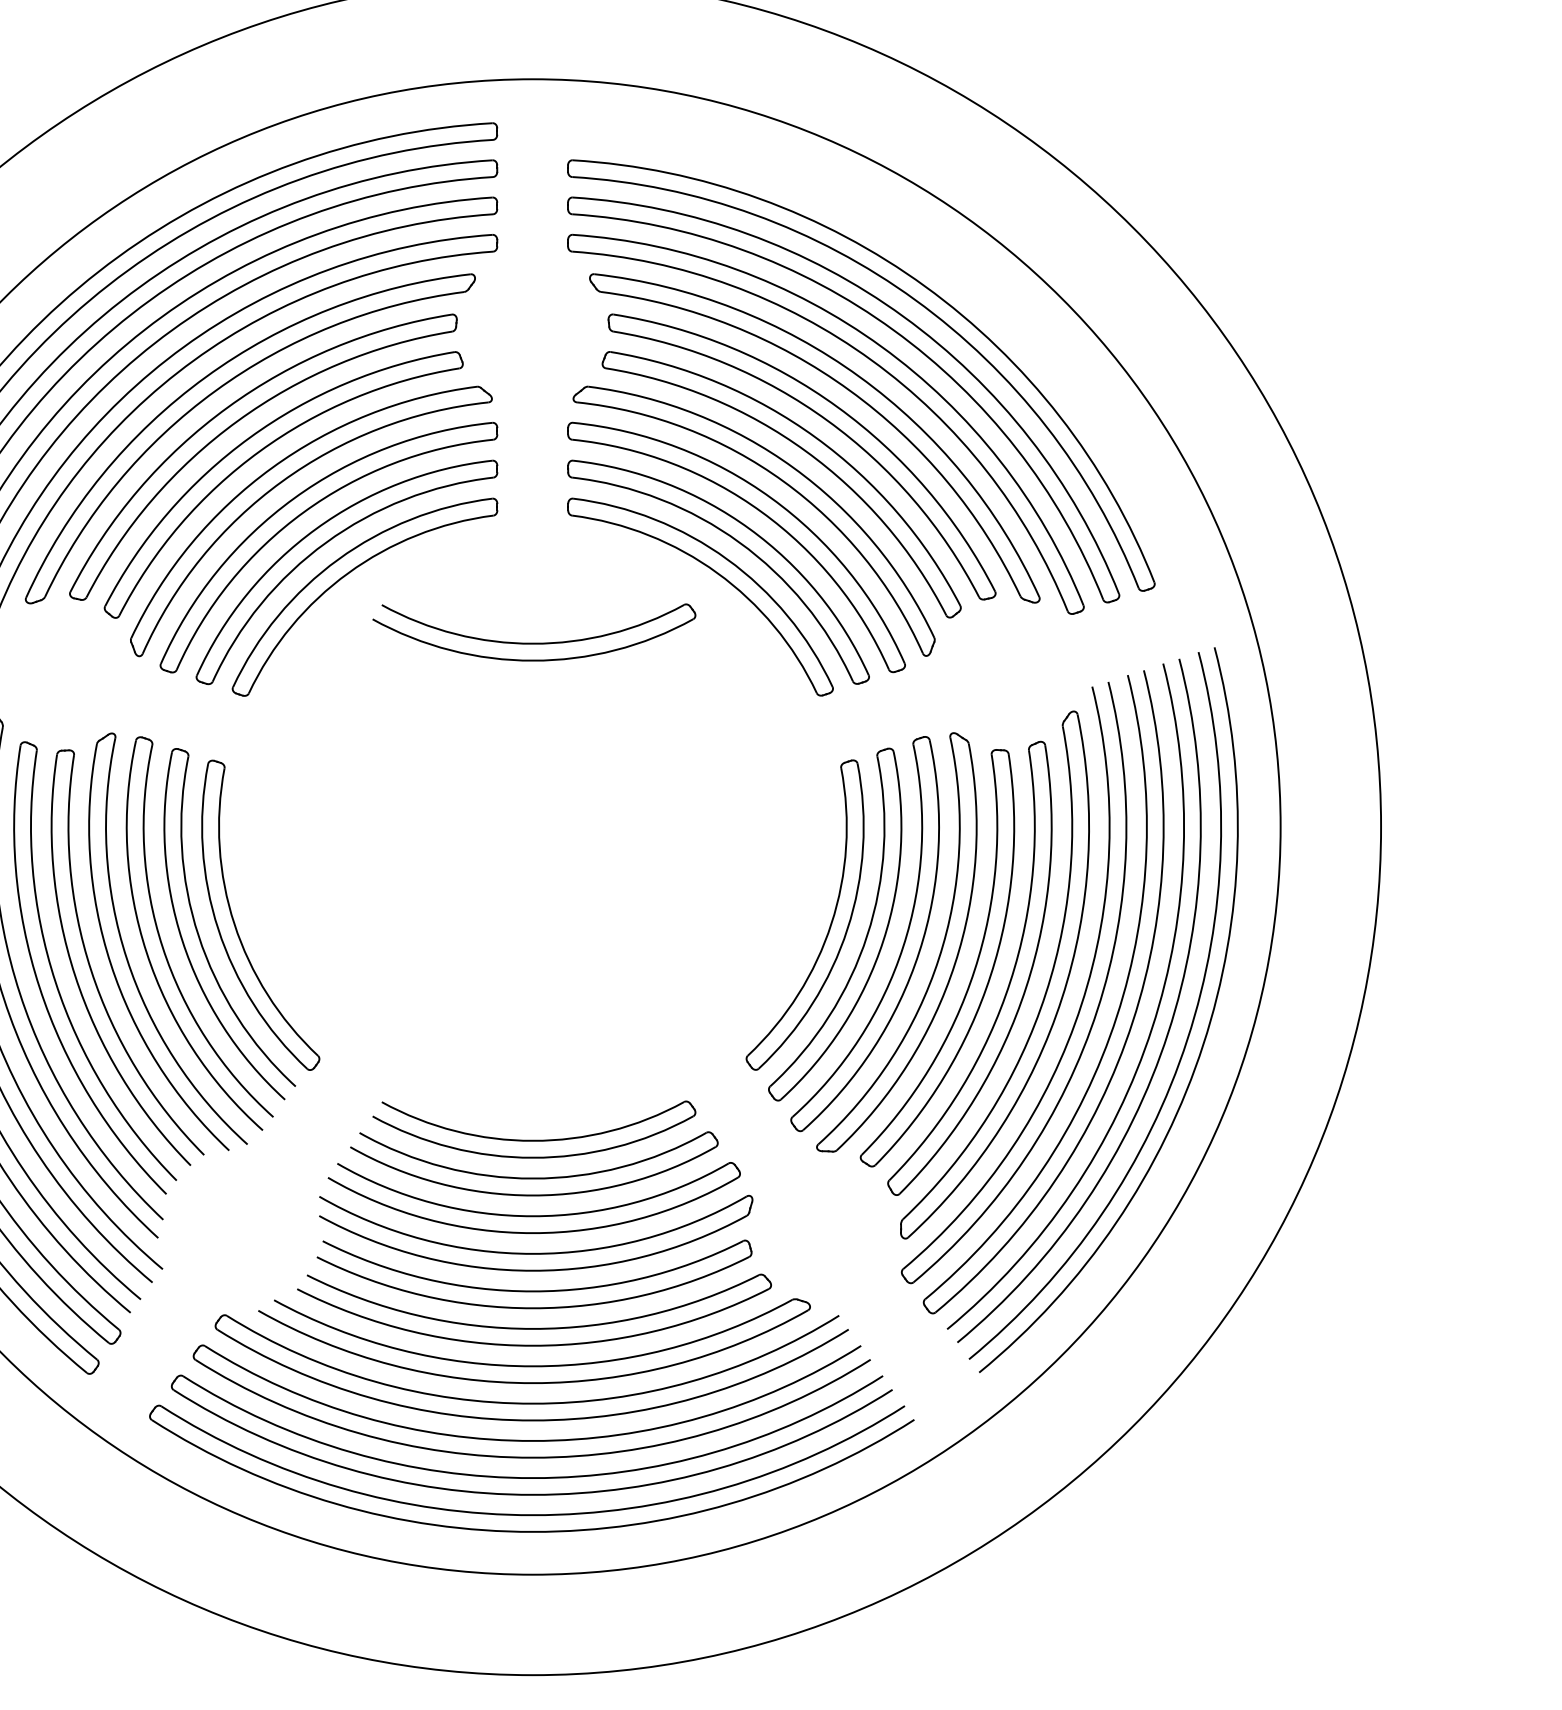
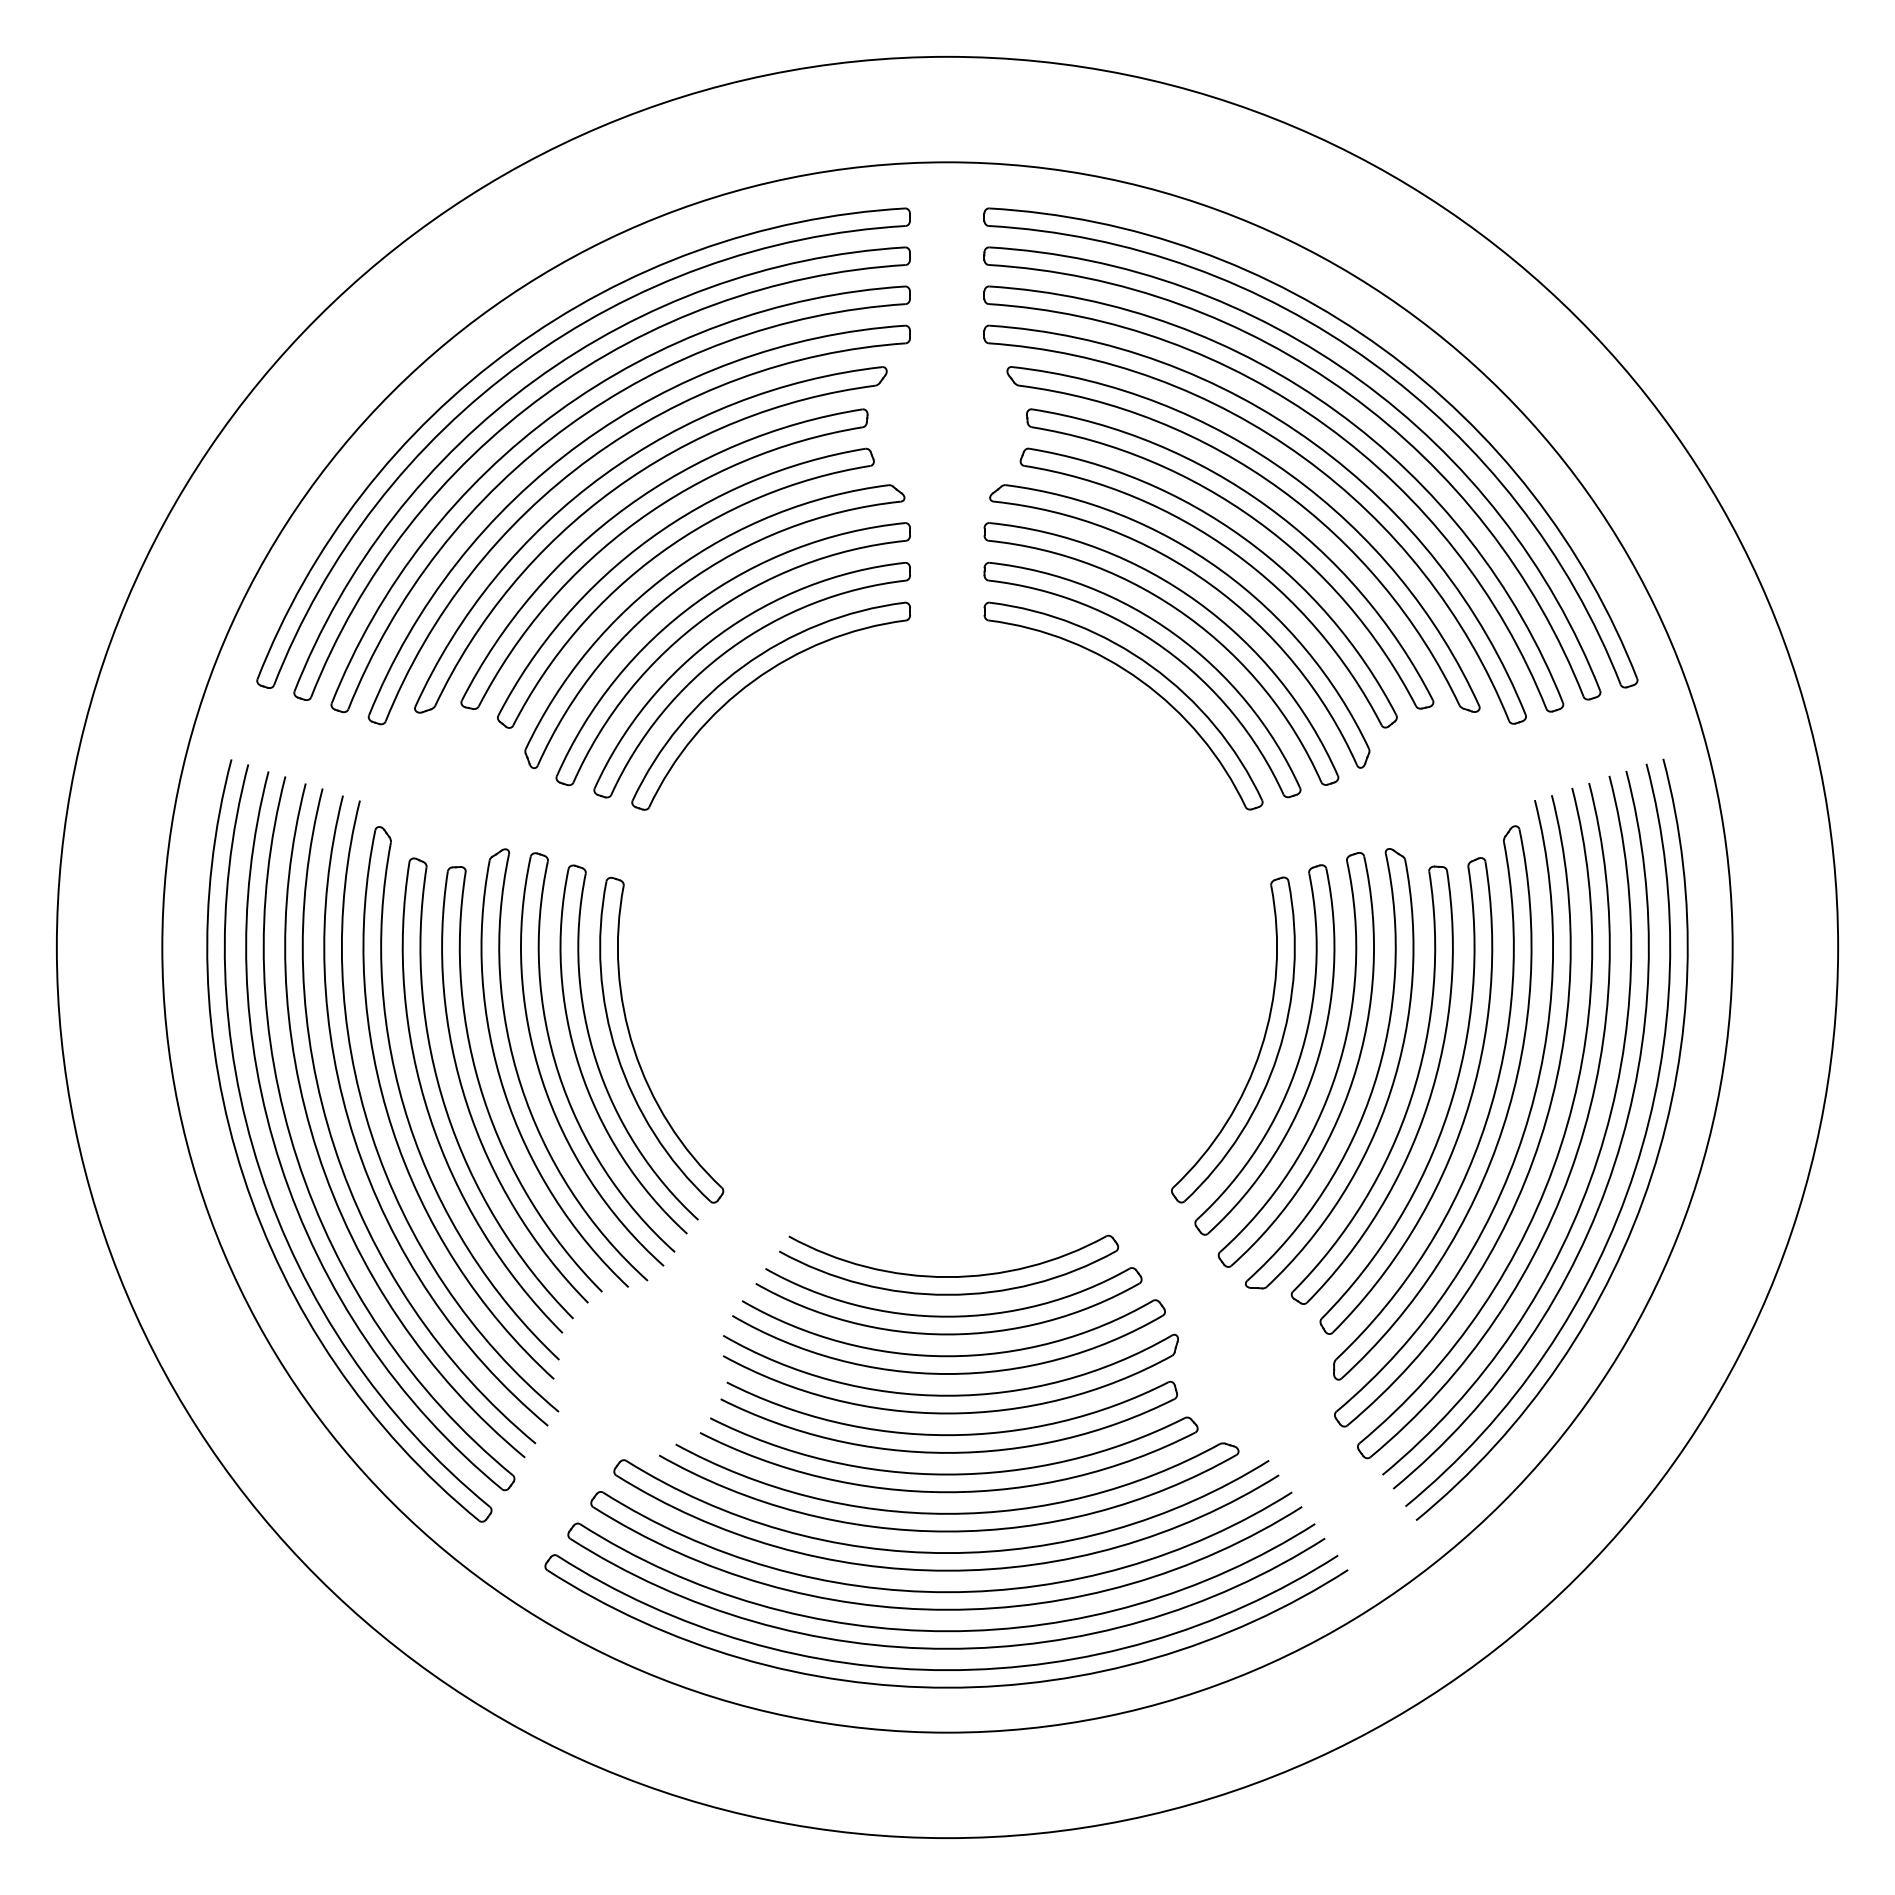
part: (934, 269) -> (1369, 362), added
part: (534, 643) -> (949, 754), removed

